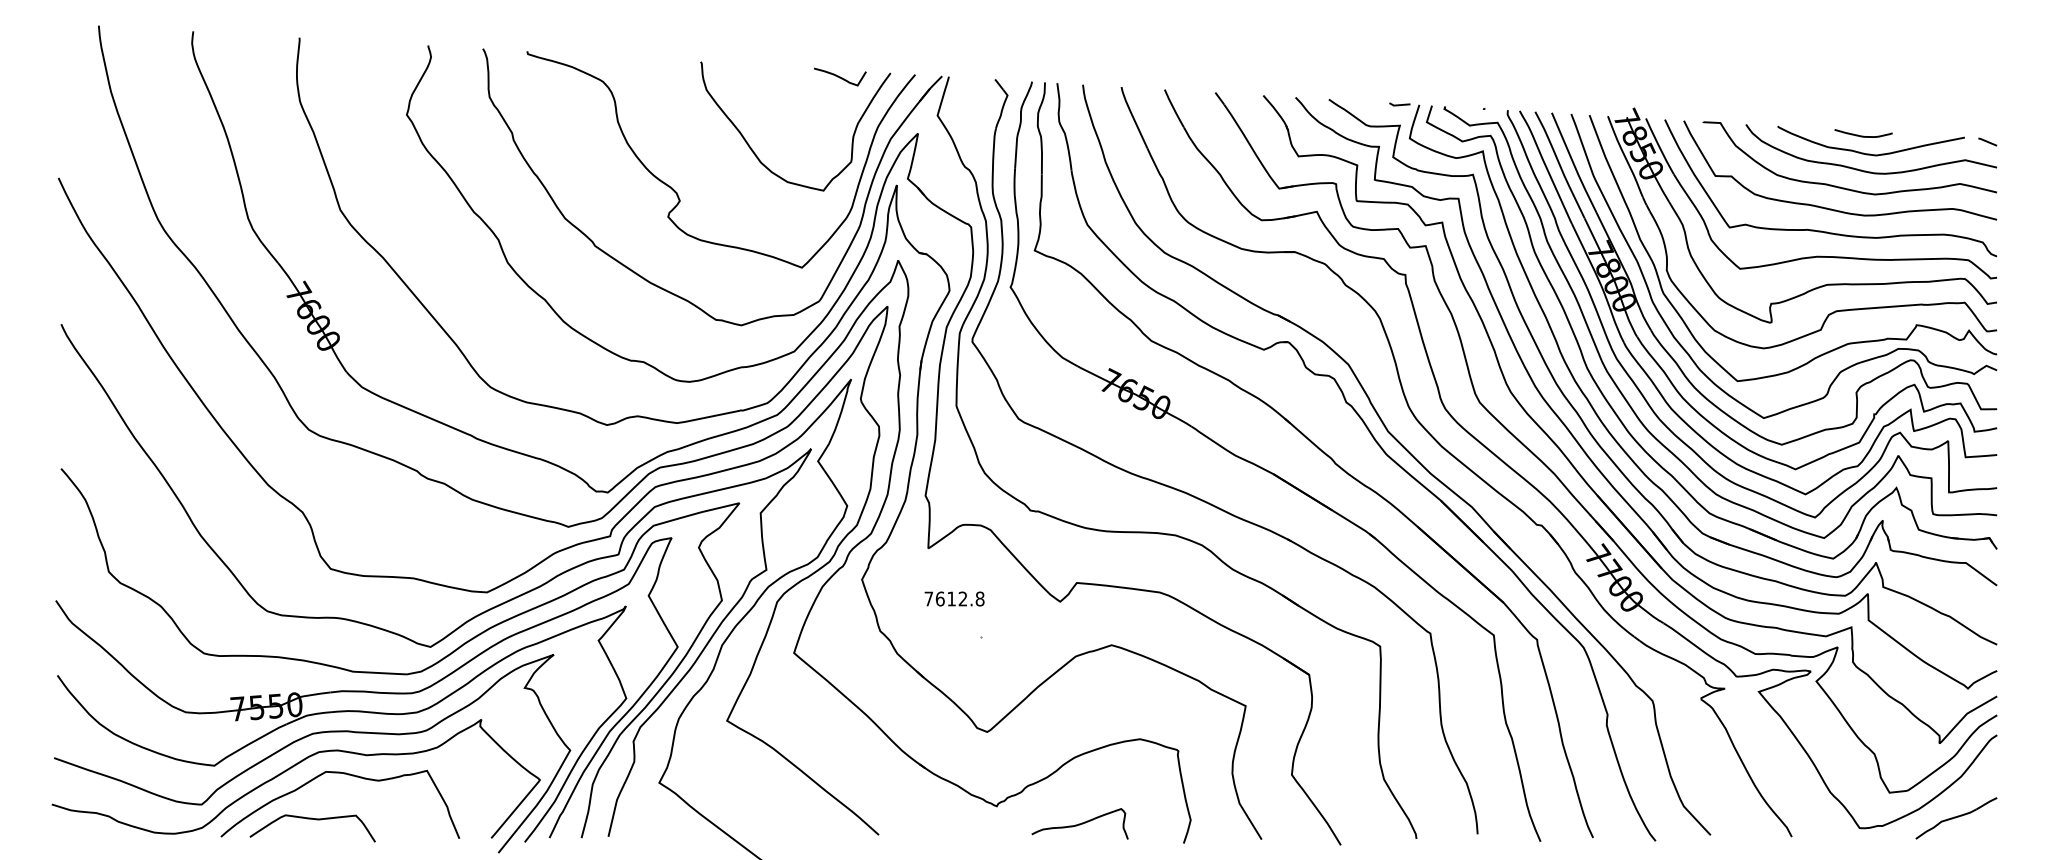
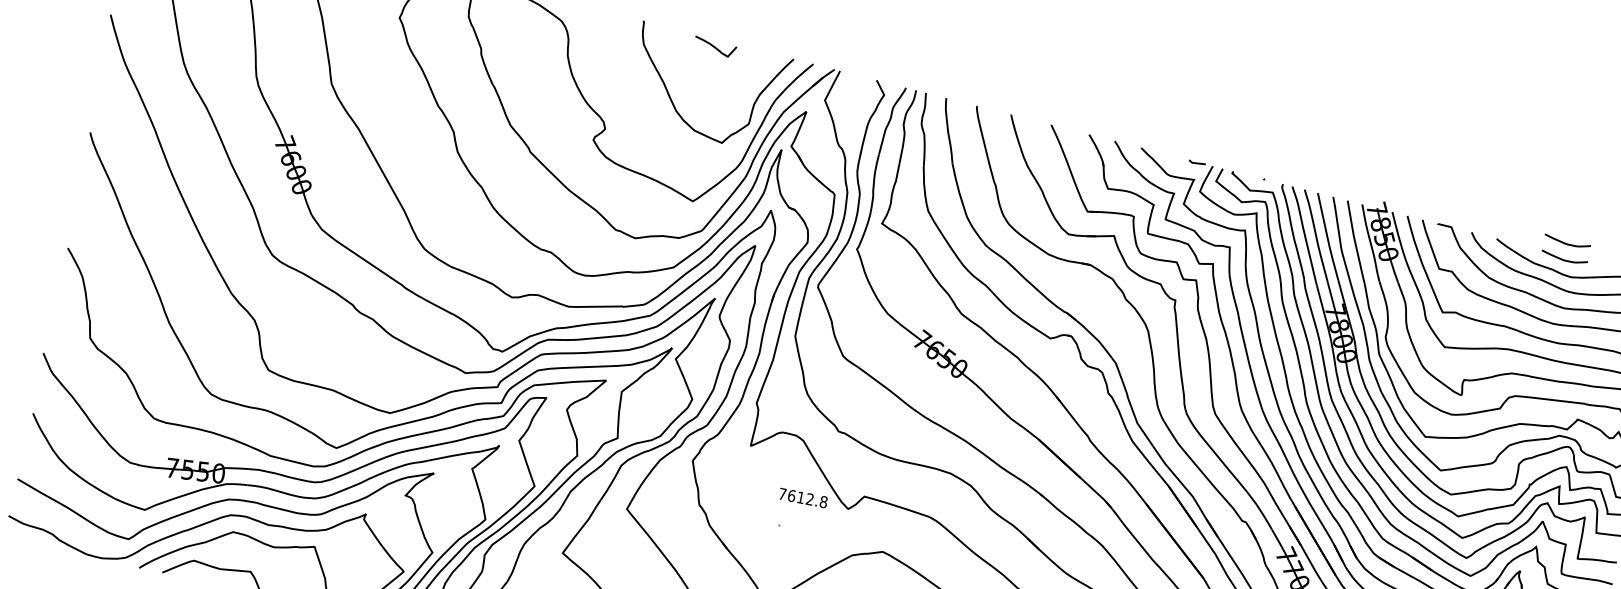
curve: (840, 76) -> (715, 46), moved
curve: (1863, 115) -> (1567, 243), added
text: (954, 598) -> (803, 497), moved

